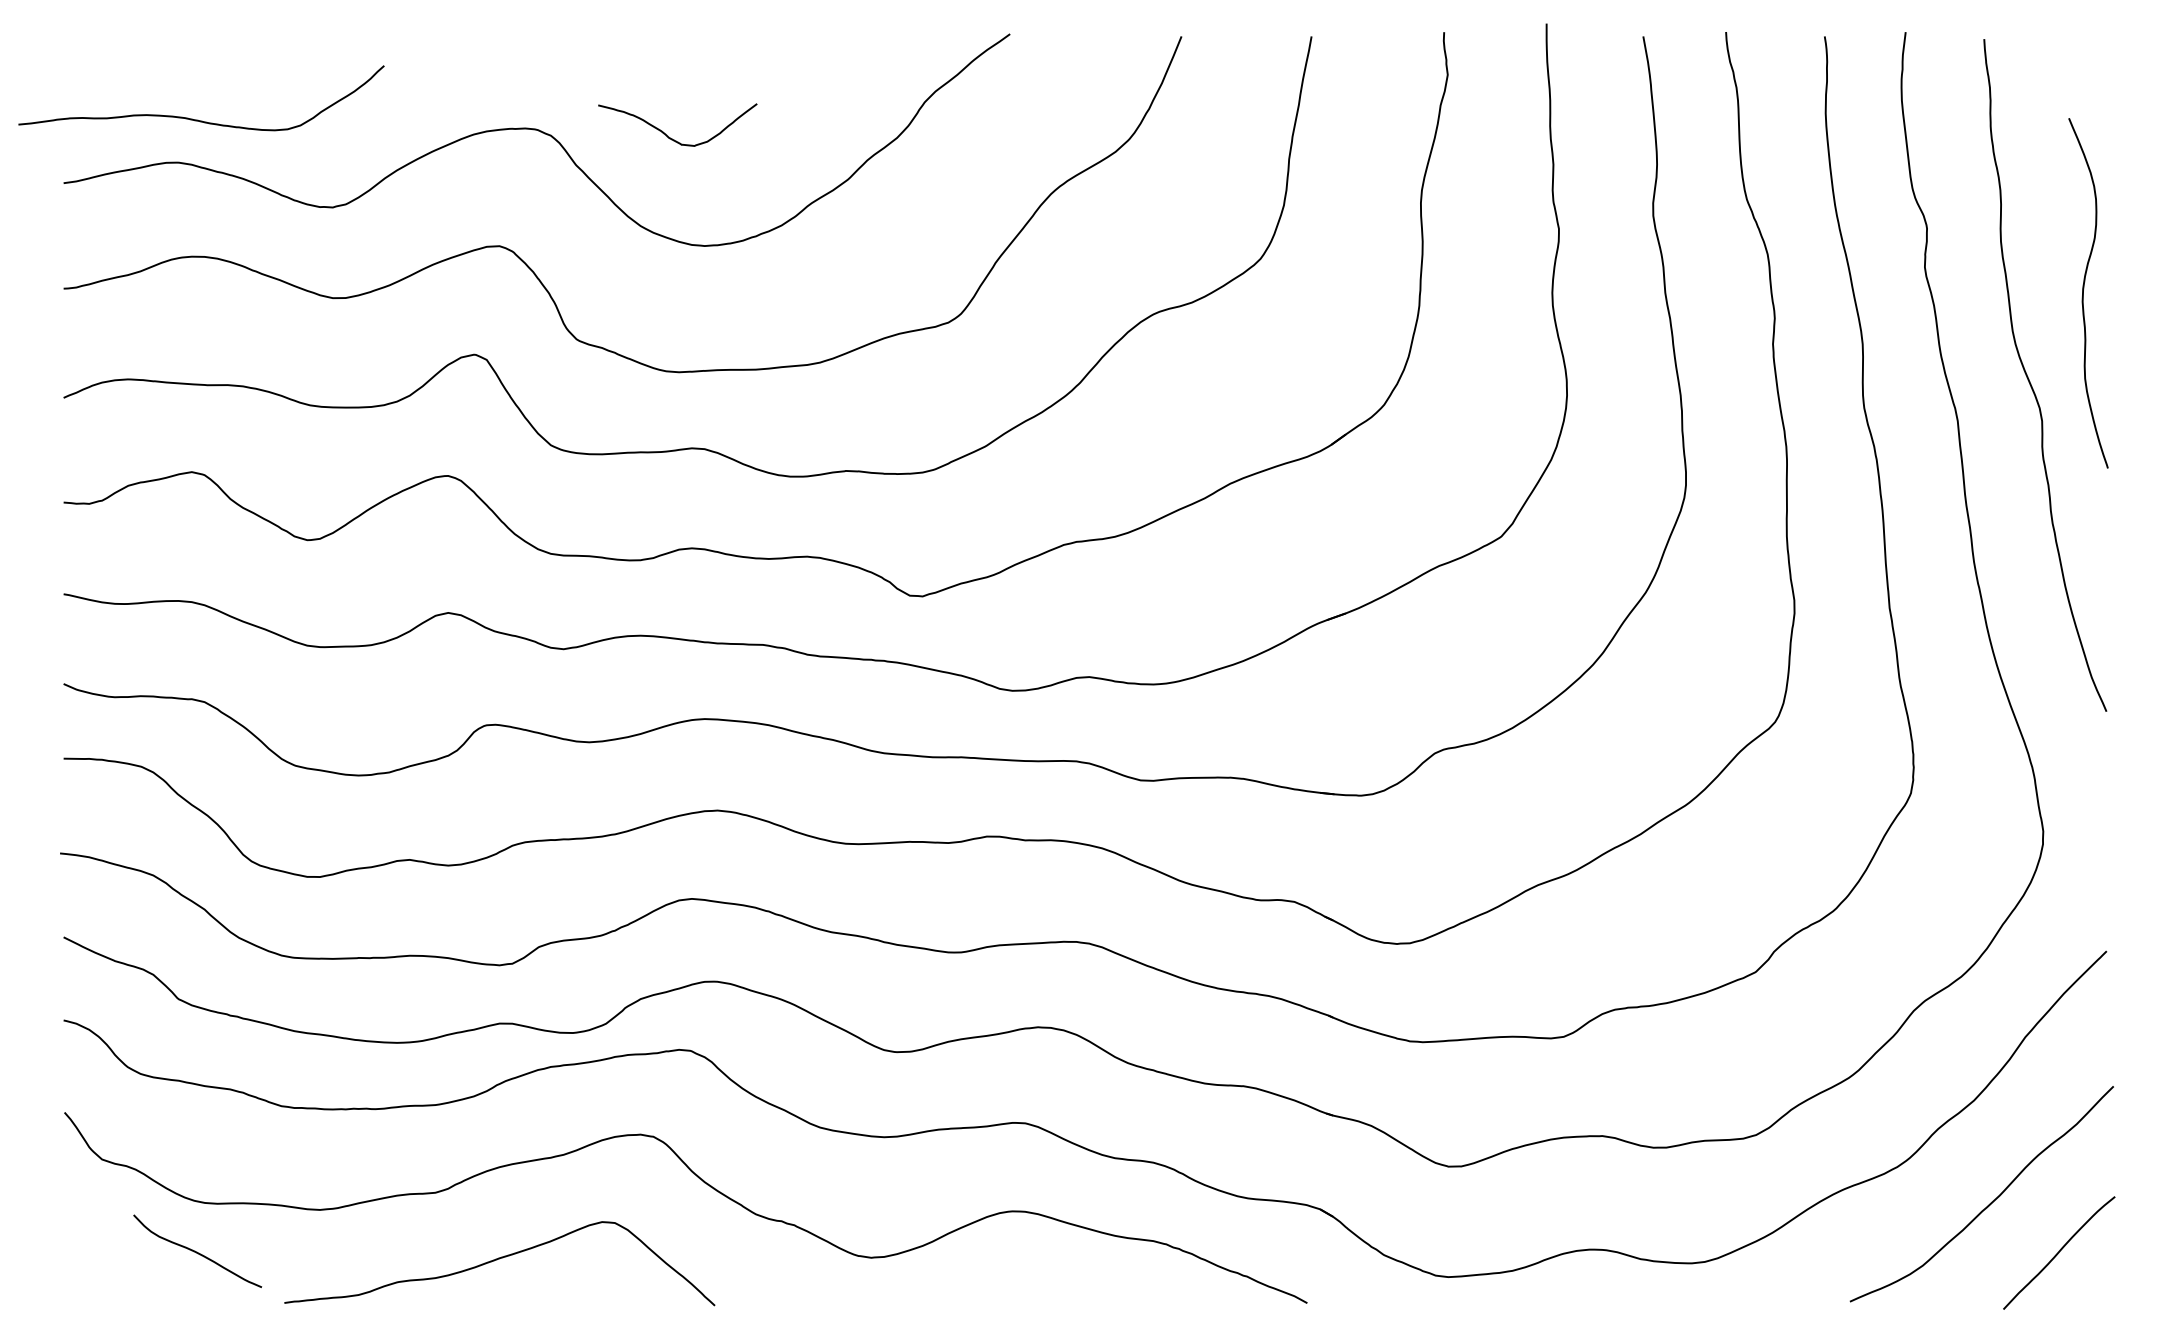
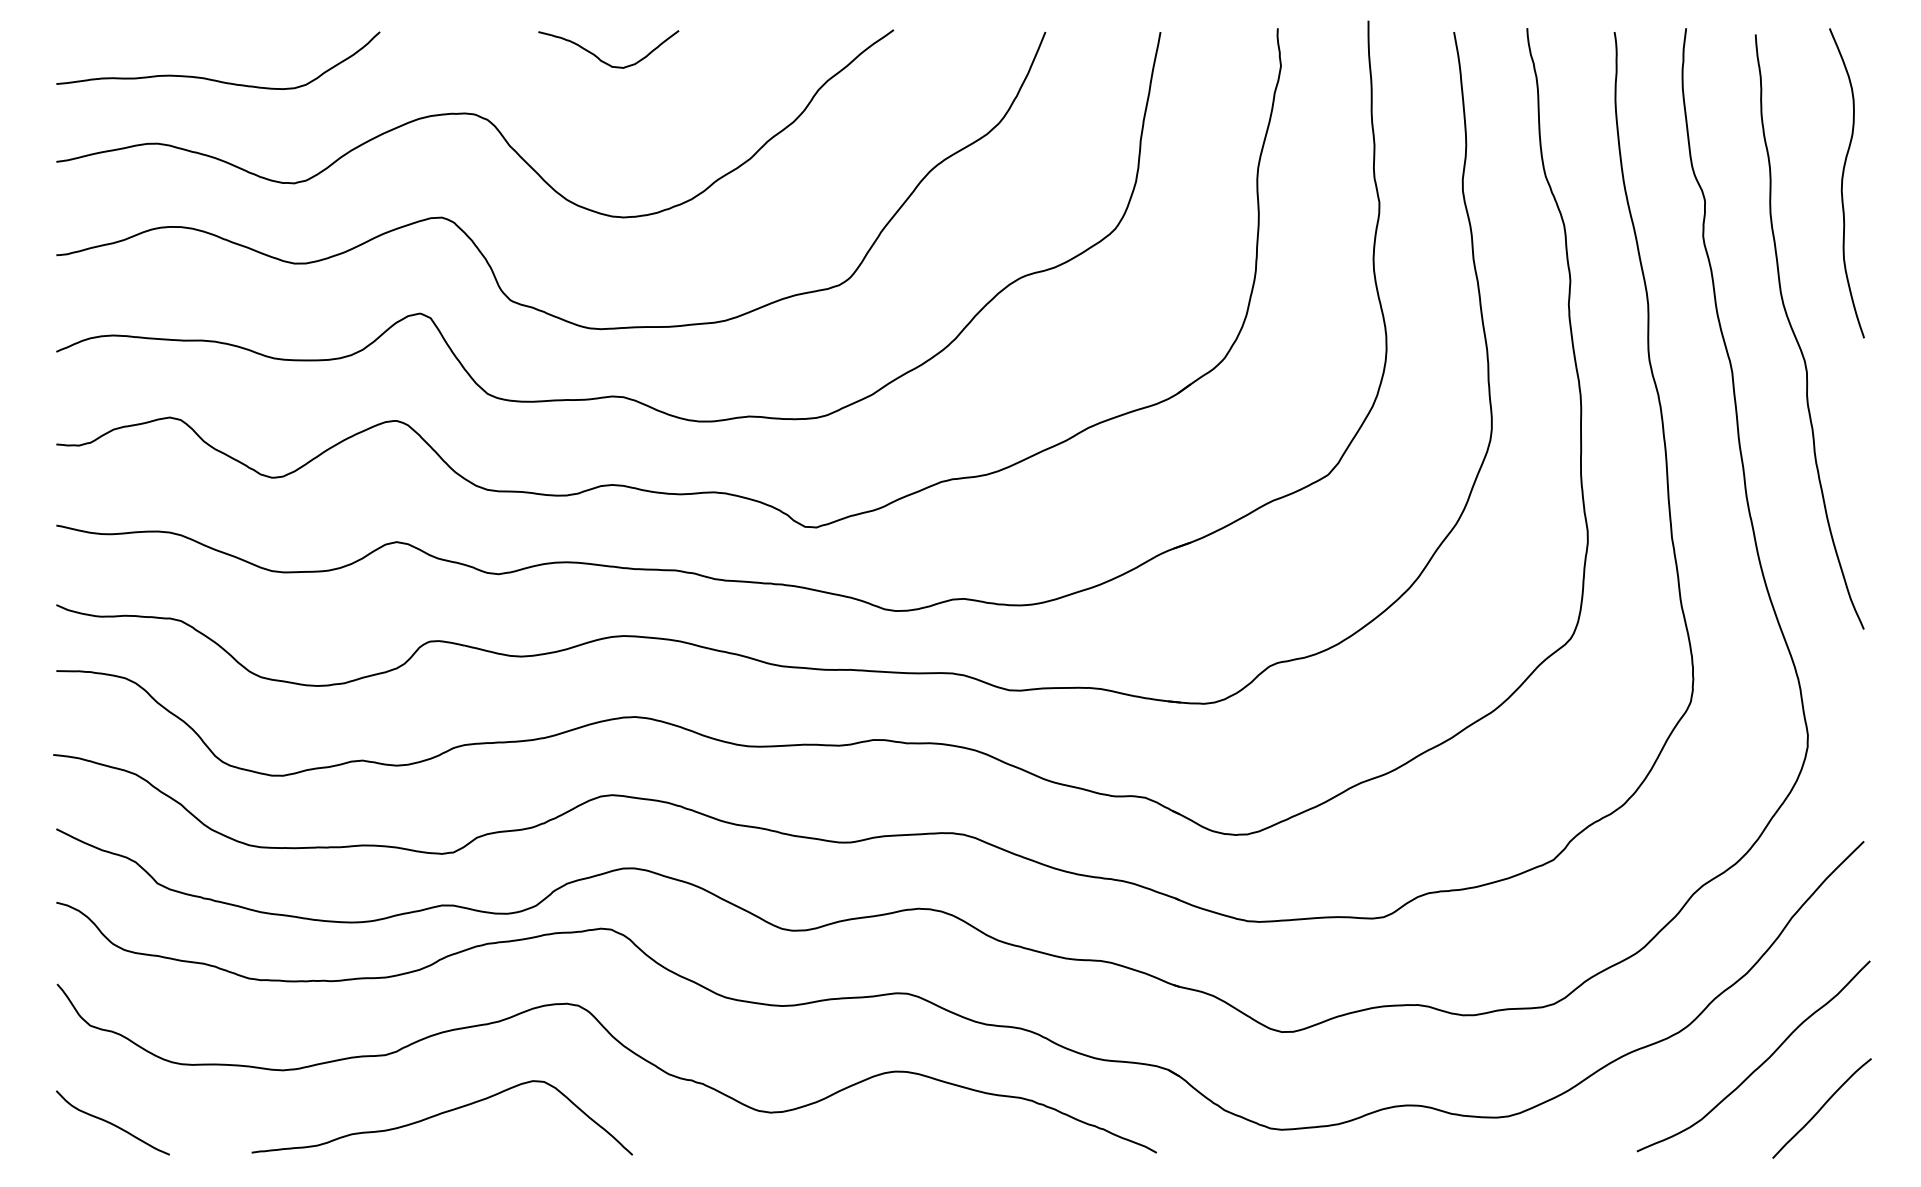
curve: (198, 119) -> (215, 79), moved
curve: (668, 135) -> (600, 58), moved
curve: (2083, 293) -> (1842, 183), moved
curve: (196, 1250) -> (111, 1122), moved

